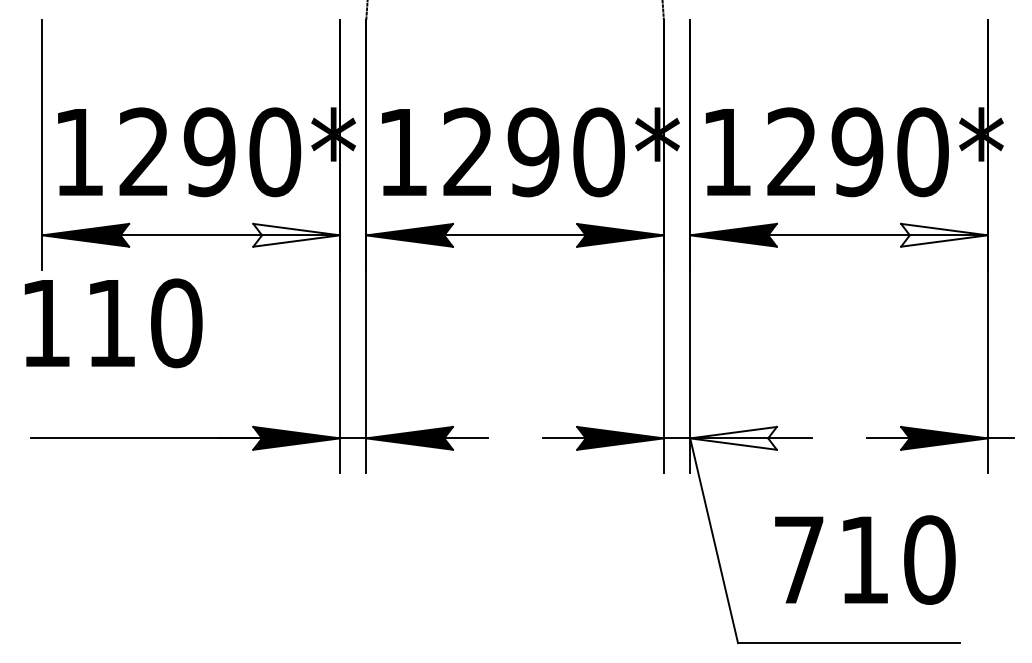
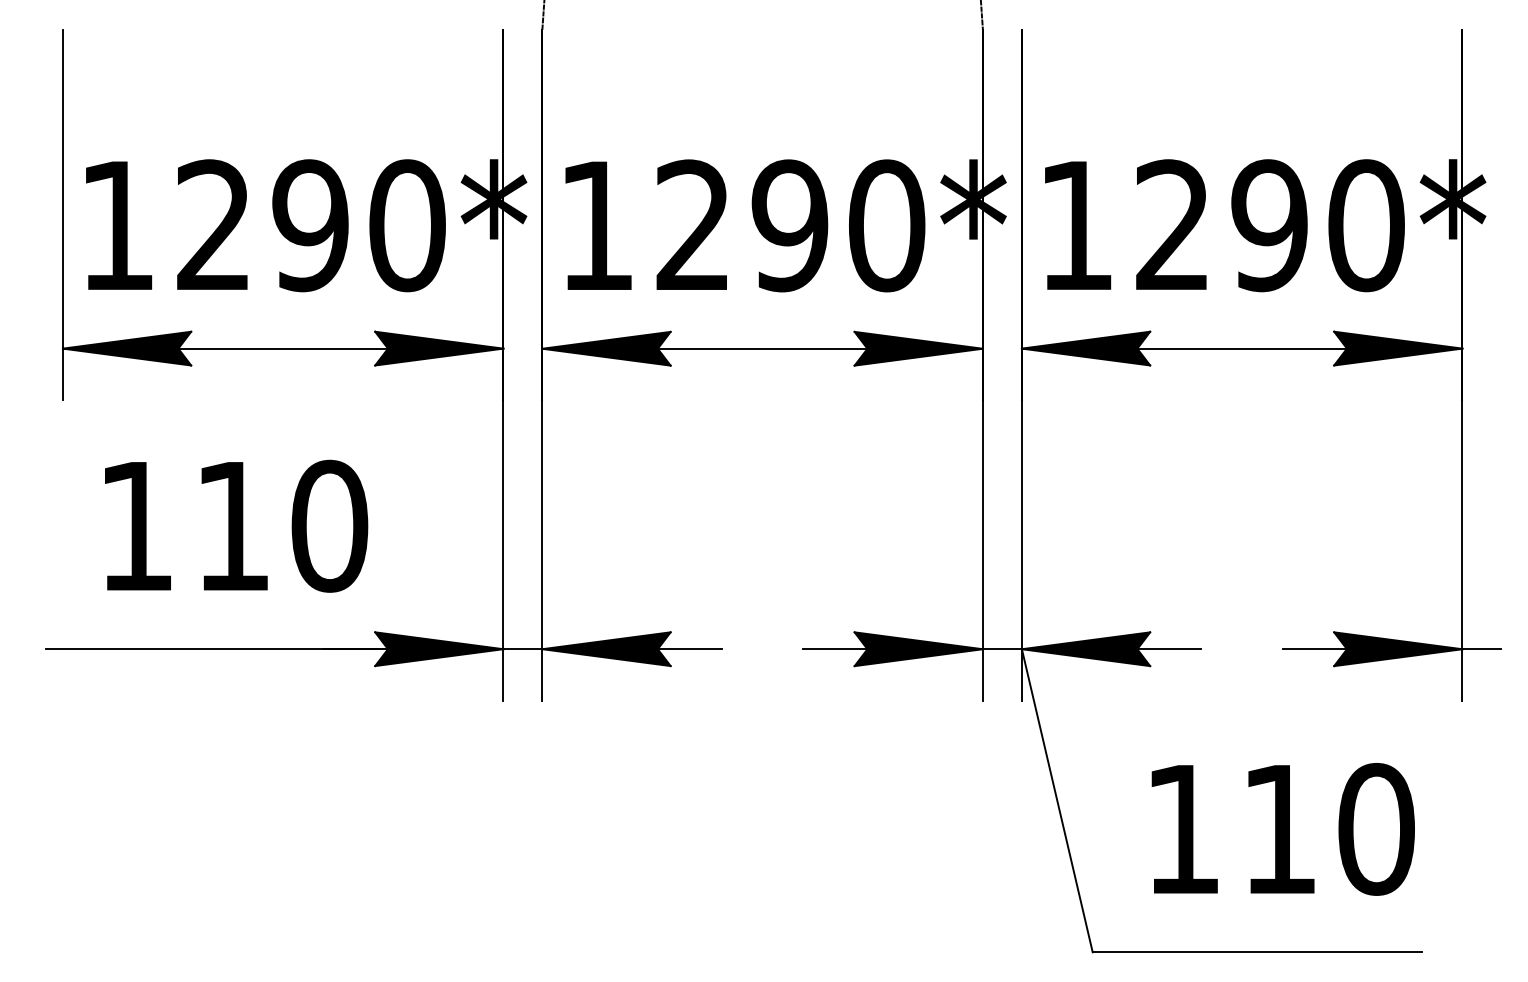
fill: (296, 234) -> (439, 347), added
fill: (944, 234) -> (1398, 347), added
text: (113, 323) -> (236, 526), moved
fill: (733, 437) -> (1085, 647), added
text: (799, 559) -> (1183, 828), 710 -> 110

